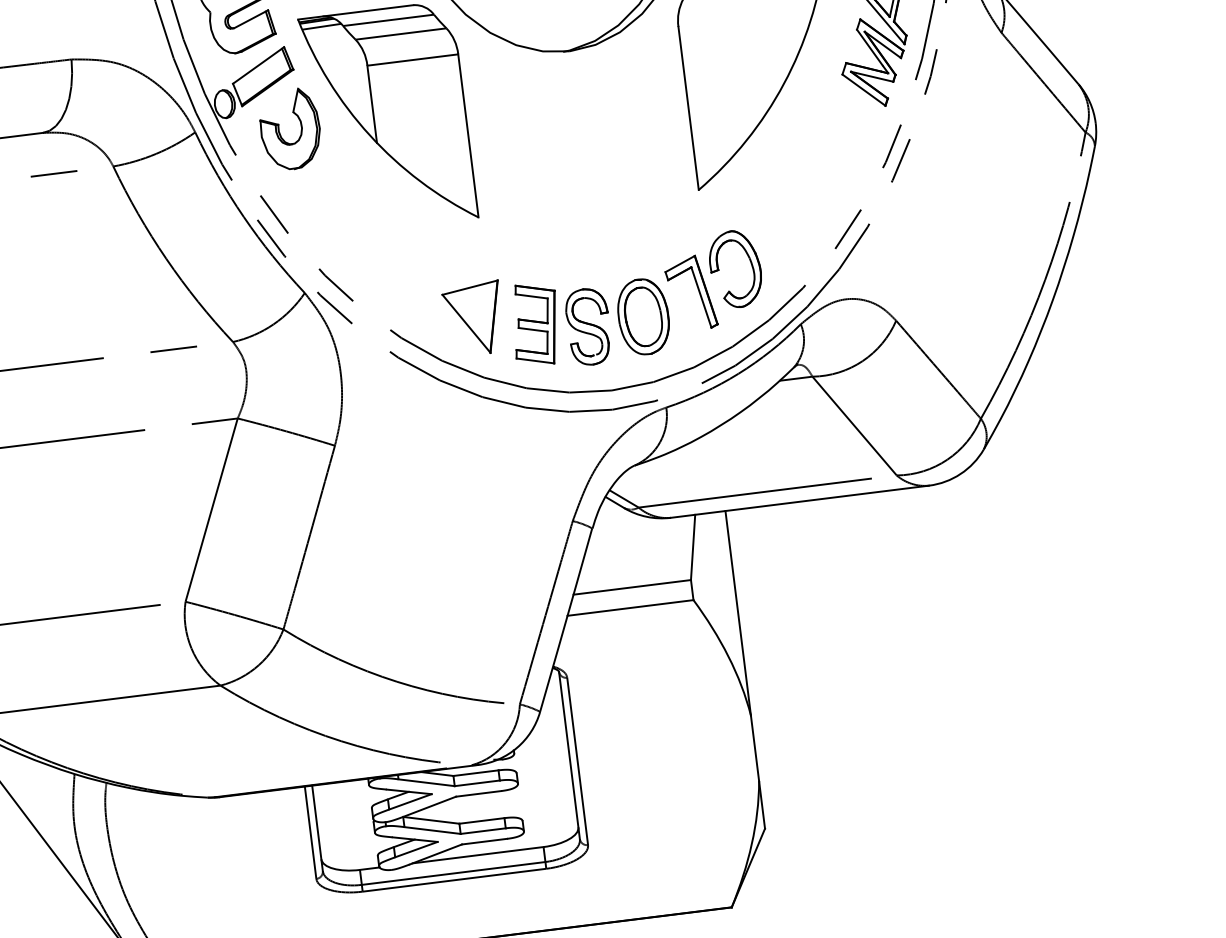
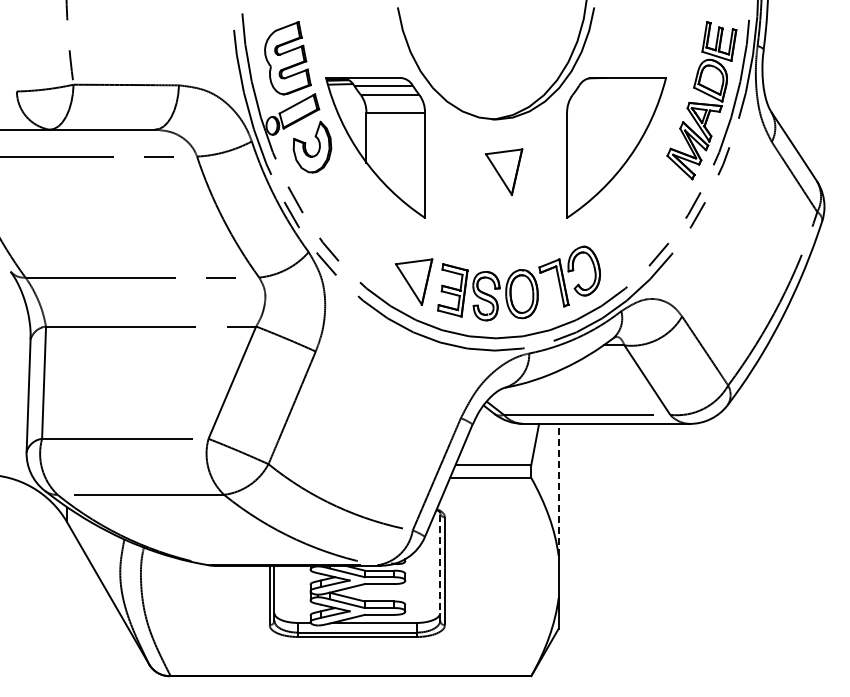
part: (592, 130) -> (504, 171), added
line: (737, 612) -> (558, 489), solid -> dashed
line: (569, 754) -> (440, 566), solid -> dashed

